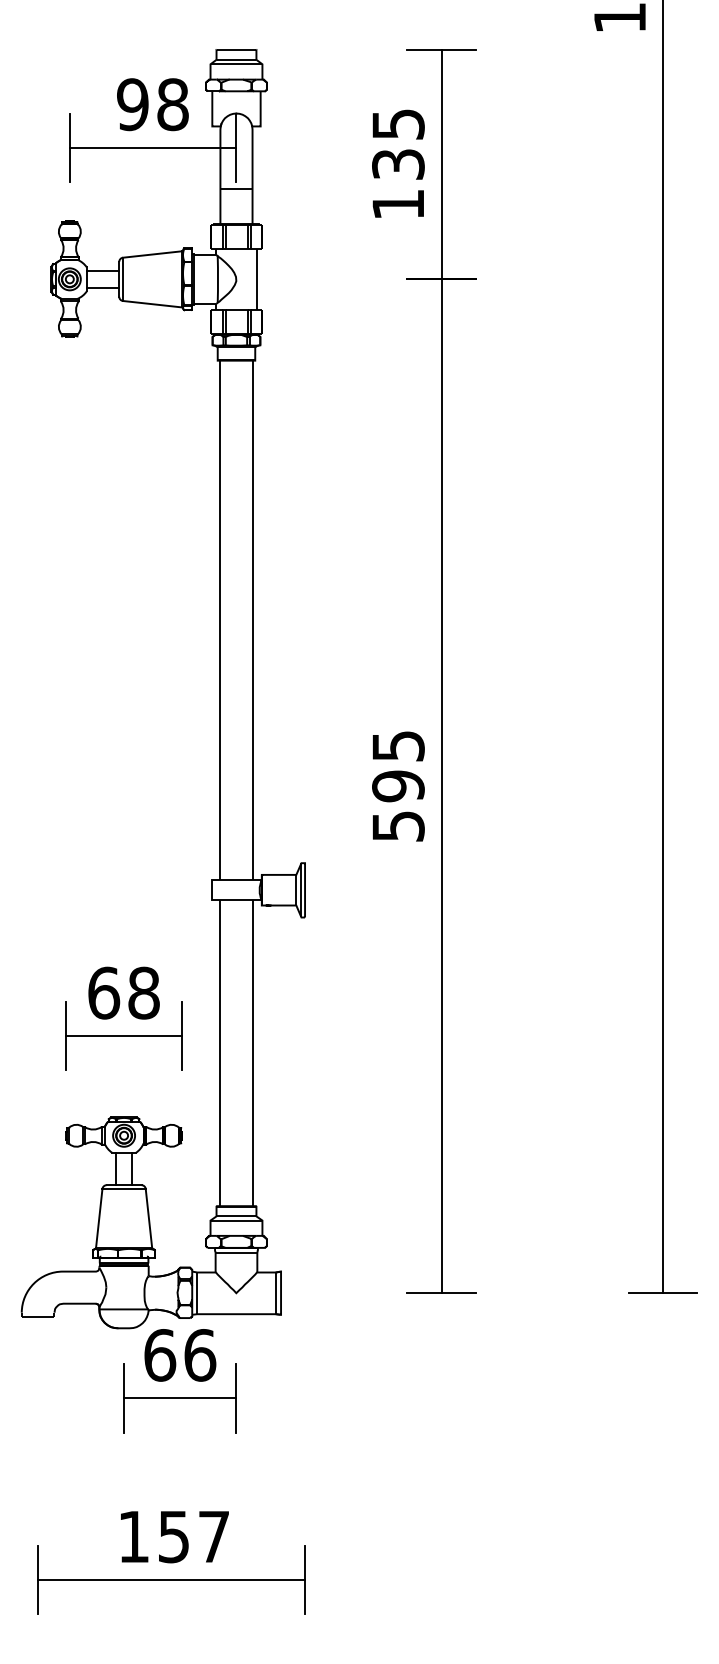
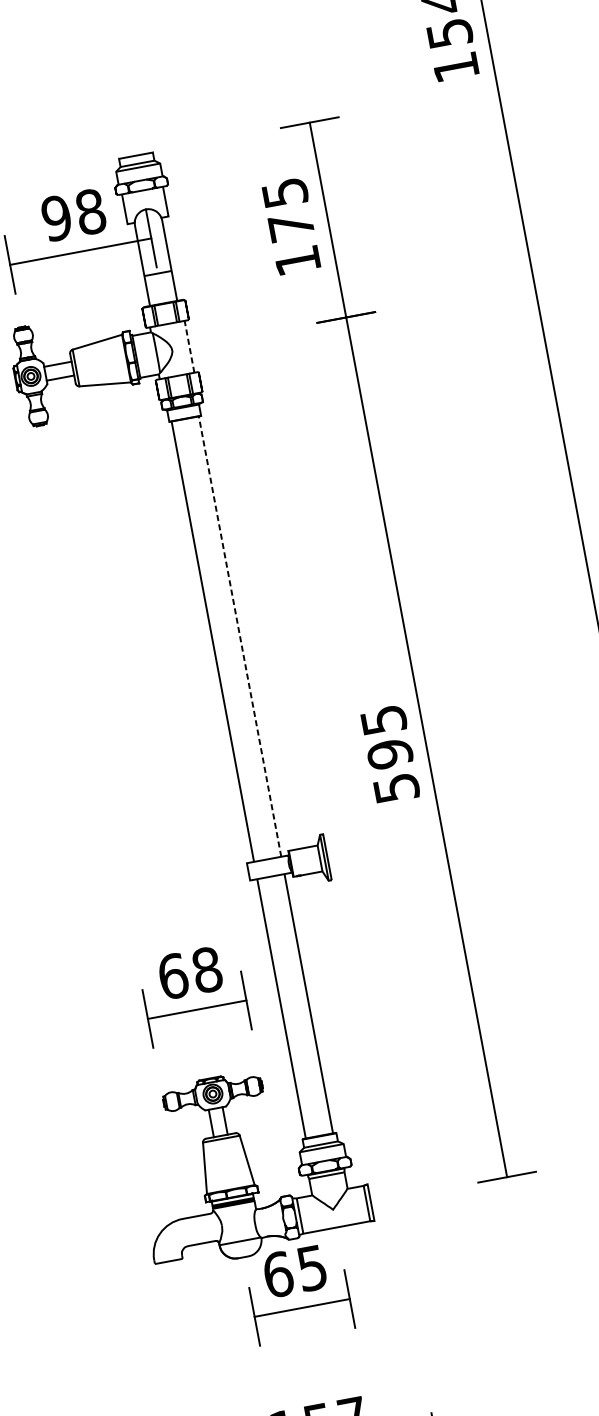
text: (398, 164) -> (291, 226), 135 -> 175
line: (256, 279) -> (189, 346), solid -> dashed
line: (252, 620) -> (240, 636), solid -> dashed
text: (200, 1355) -> (312, 1268), 66 -> 65

